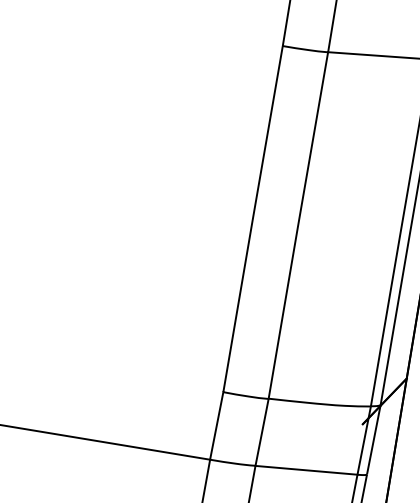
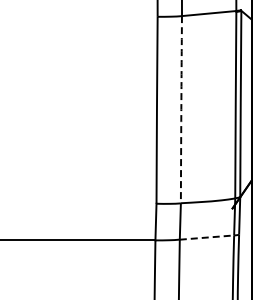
arc: (298, 225) -> (181, 109), solid -> dashed
line: (307, 470) -> (207, 237), solid -> dashed

